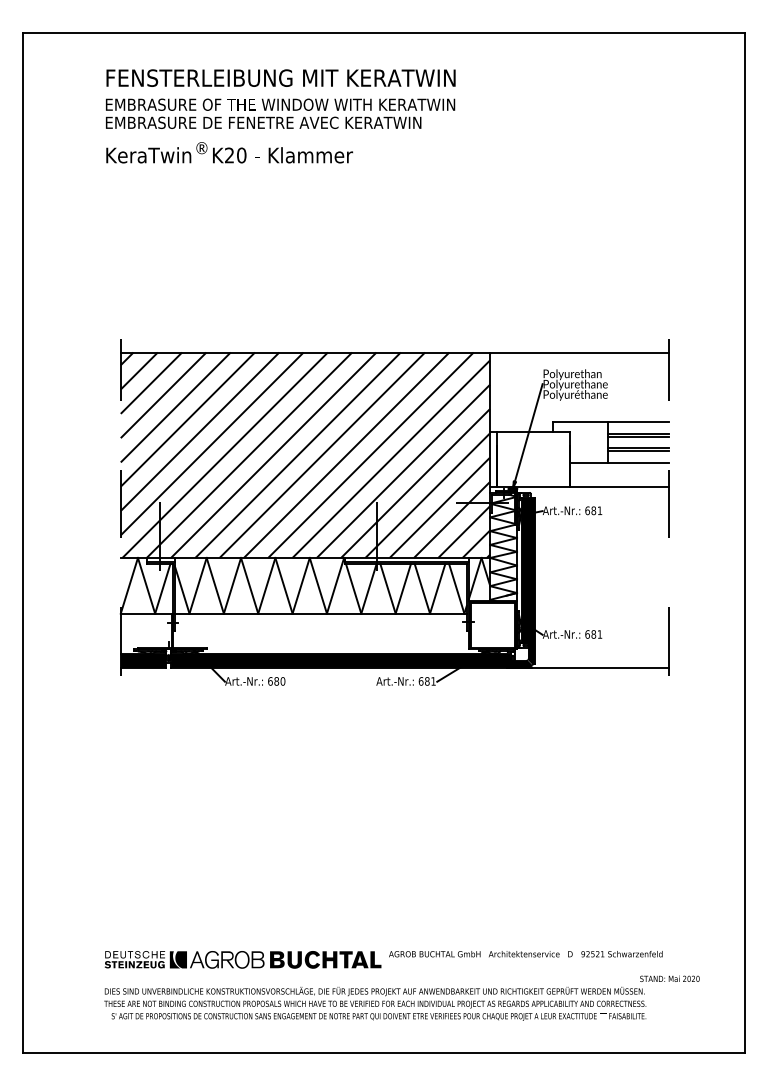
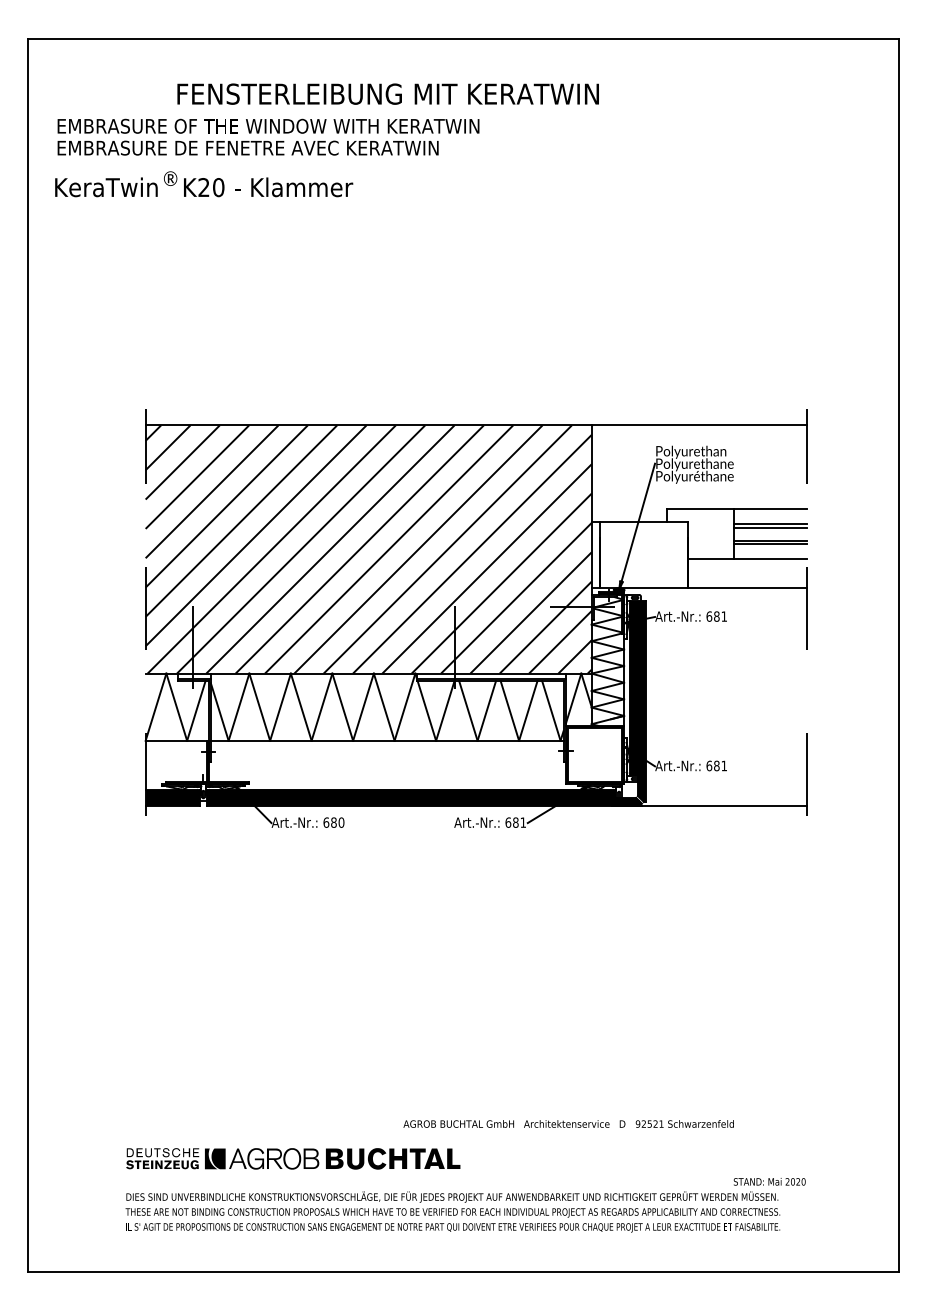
text: (280, 77) -> (387, 93), moved
text: (280, 113) -> (268, 136), moved
text: (229, 152) -> (204, 184), moved
text: (525, 953) -> (568, 1123), moved
text: (669, 978) -> (769, 1181), moved

